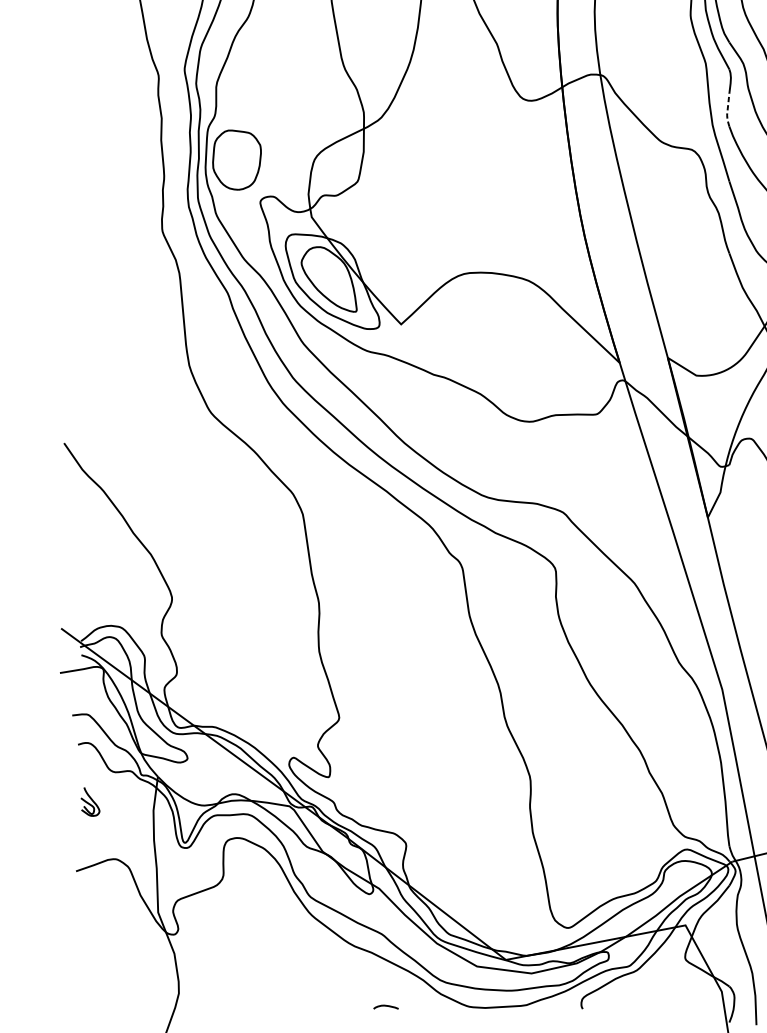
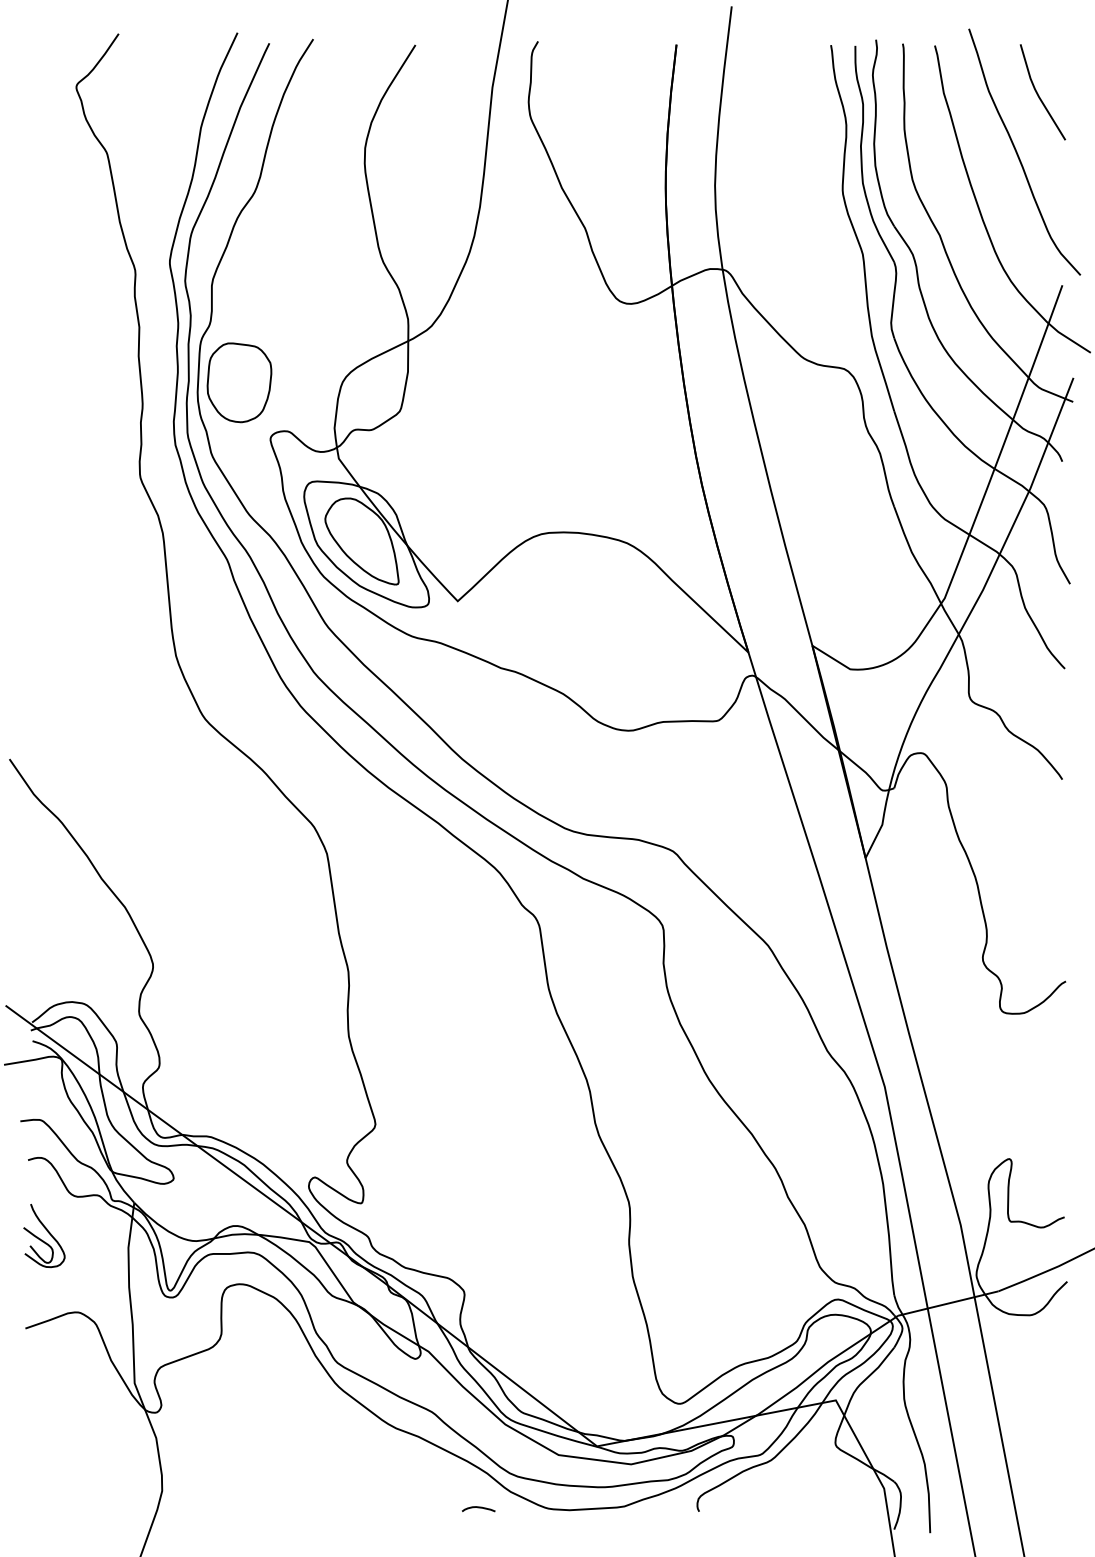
line: (727, 111) -> (891, 317), dashed -> solid
part: (90, 802) -> (44, 1236), size x1.67
curve: (385, 1006) -> (478, 1508), moved

